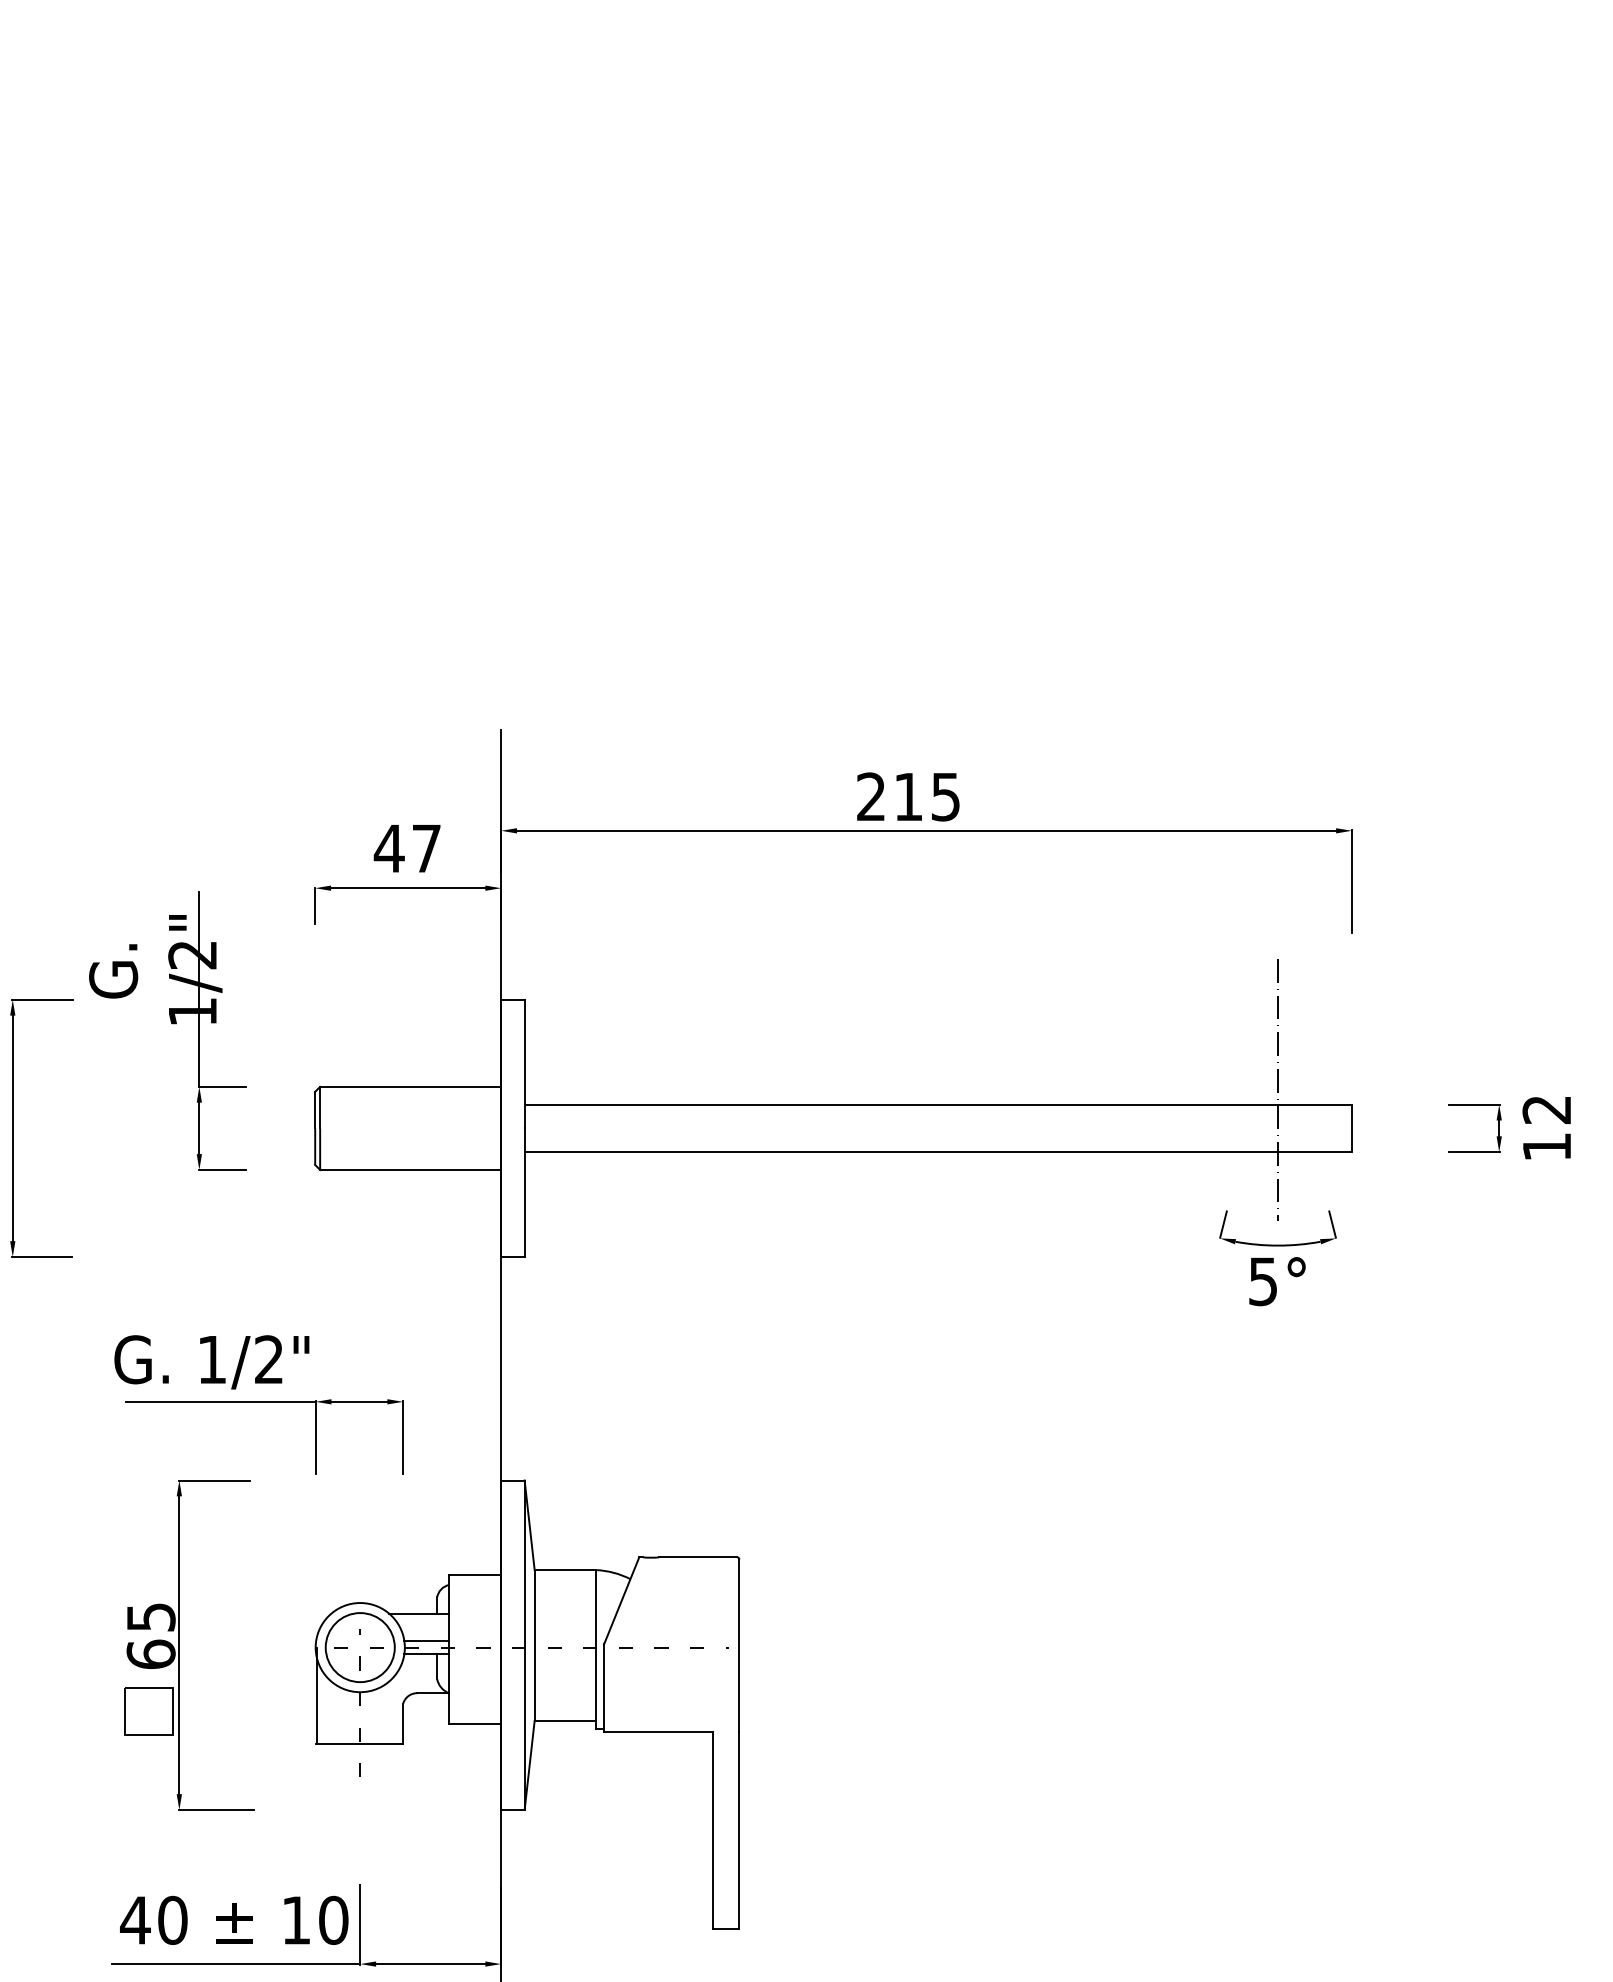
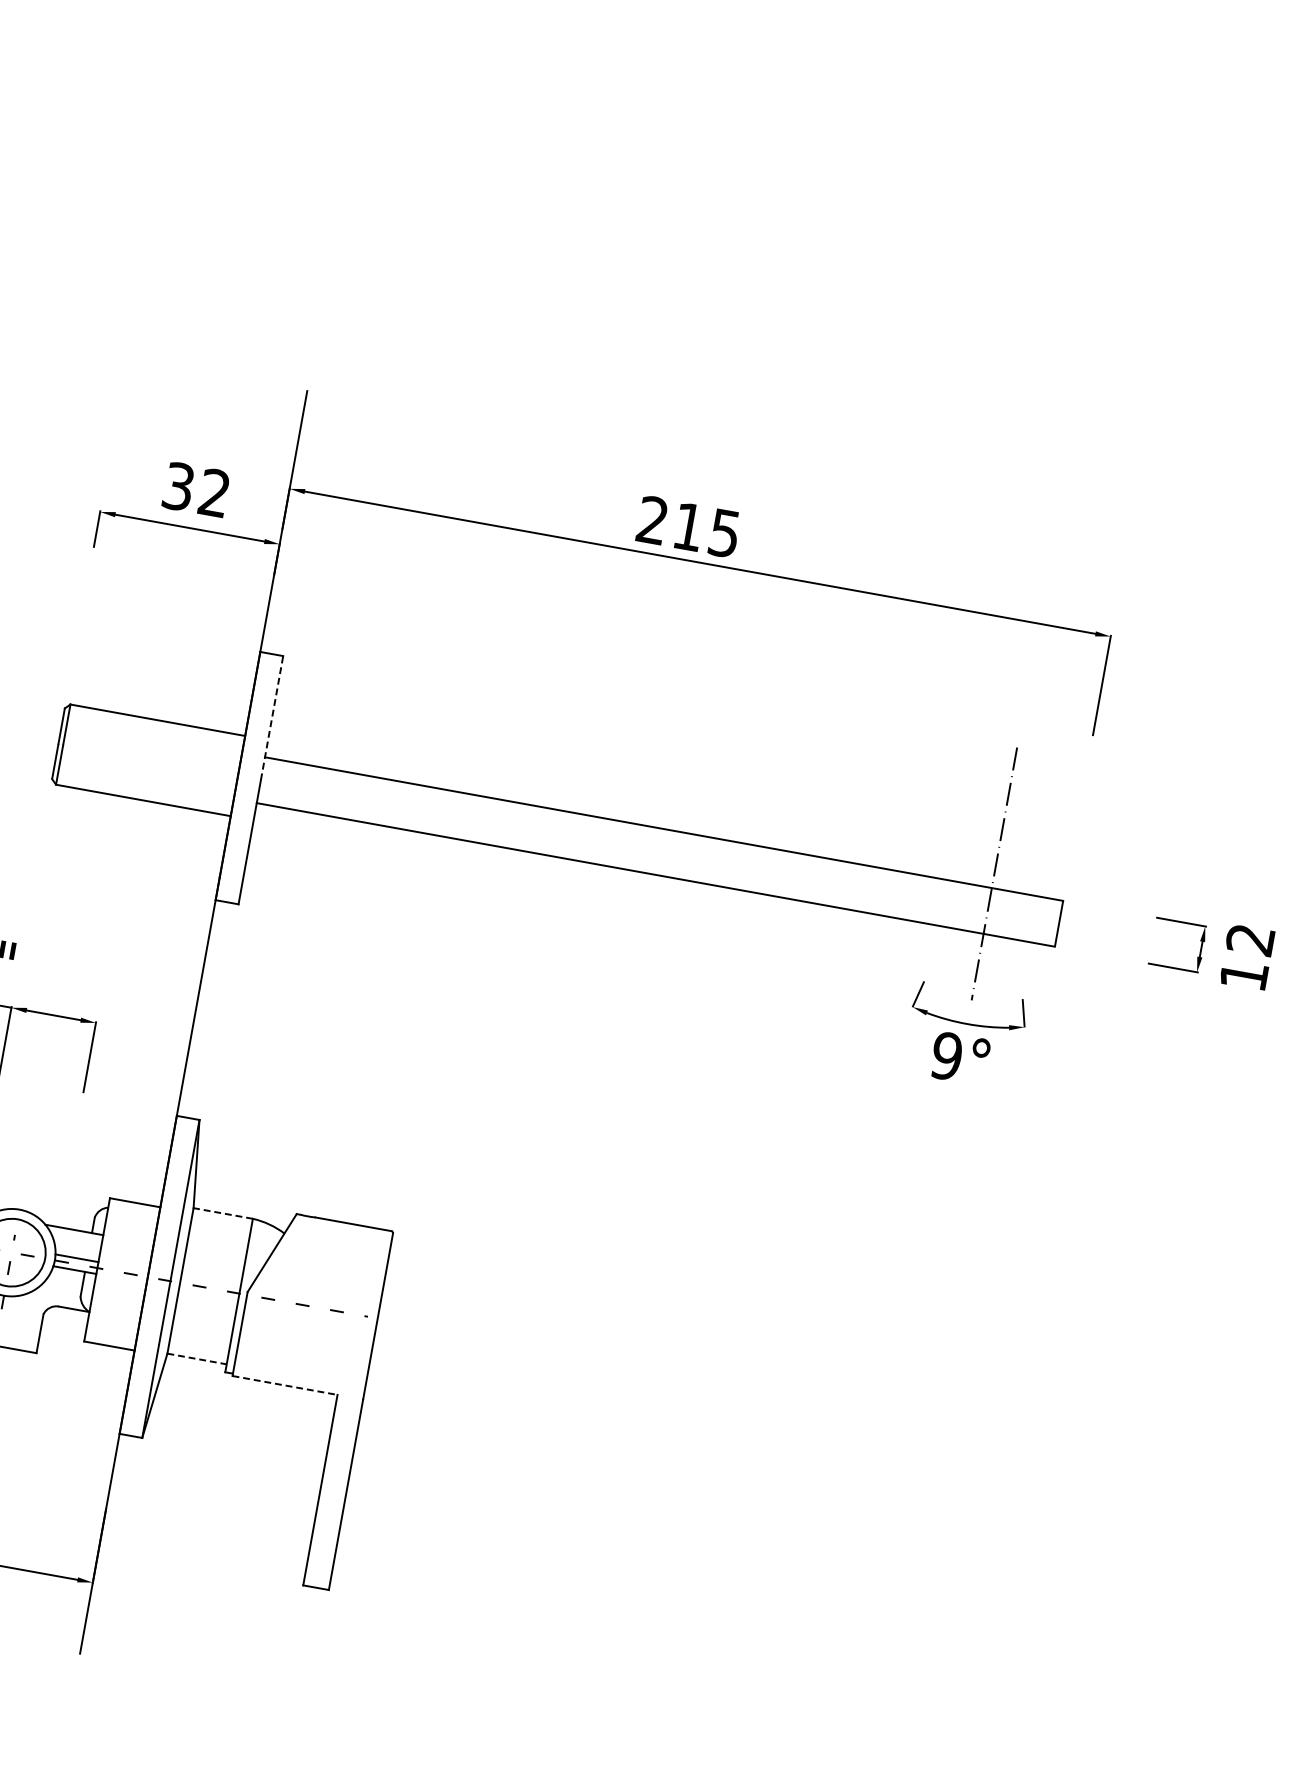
text: (406, 848) -> (195, 489), 47 -> 32
line: (524, 1063) -> (271, 717), solid -> dashed
text: (1262, 1281) -> (946, 1056), 5° -> 9°
line: (565, 1570) -> (223, 1213), solid -> dashed
line: (565, 1720) -> (197, 1358), solid -> dashed
line: (658, 1731) -> (285, 1385), solid -> dashed

